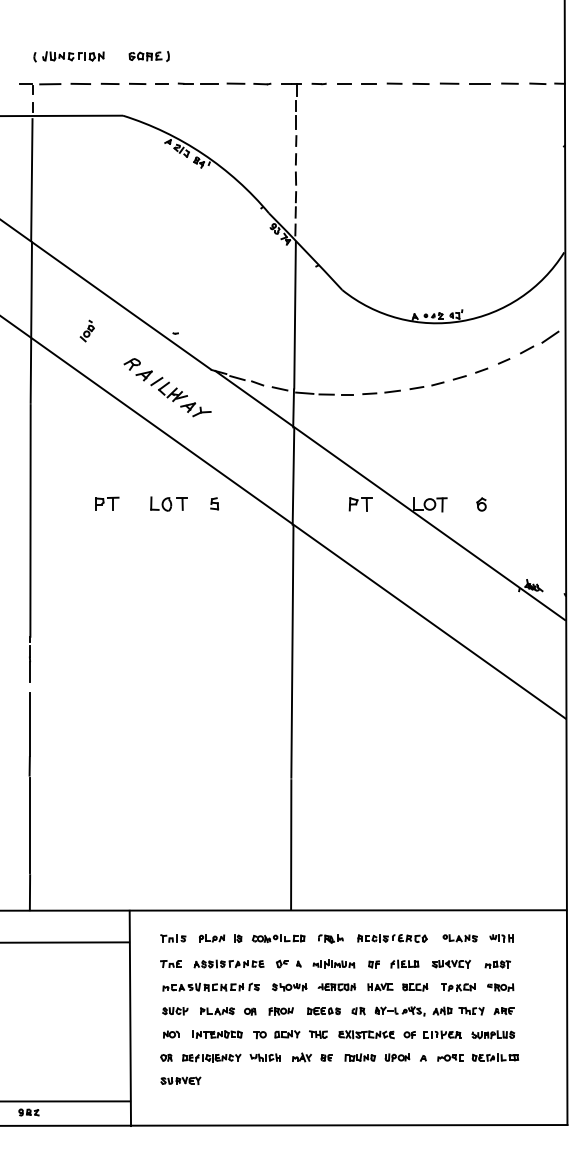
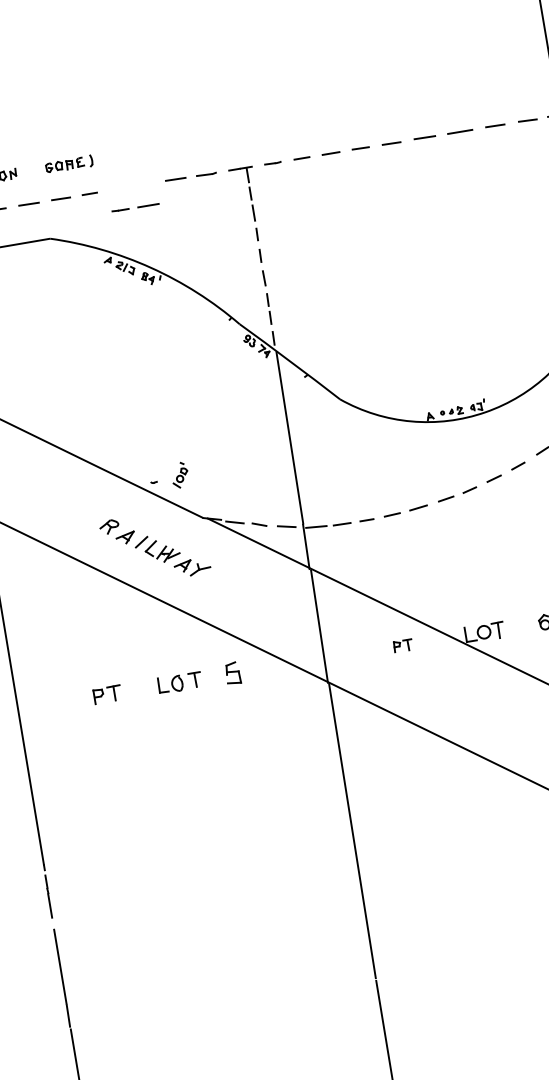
part: (197, 83) -> (134, 207), moved
part: (86, 330) -> (179, 474), moved
part: (214, 503) -> (232, 673), size x1.6
part: (360, 504) -> (403, 645), size x0.7

